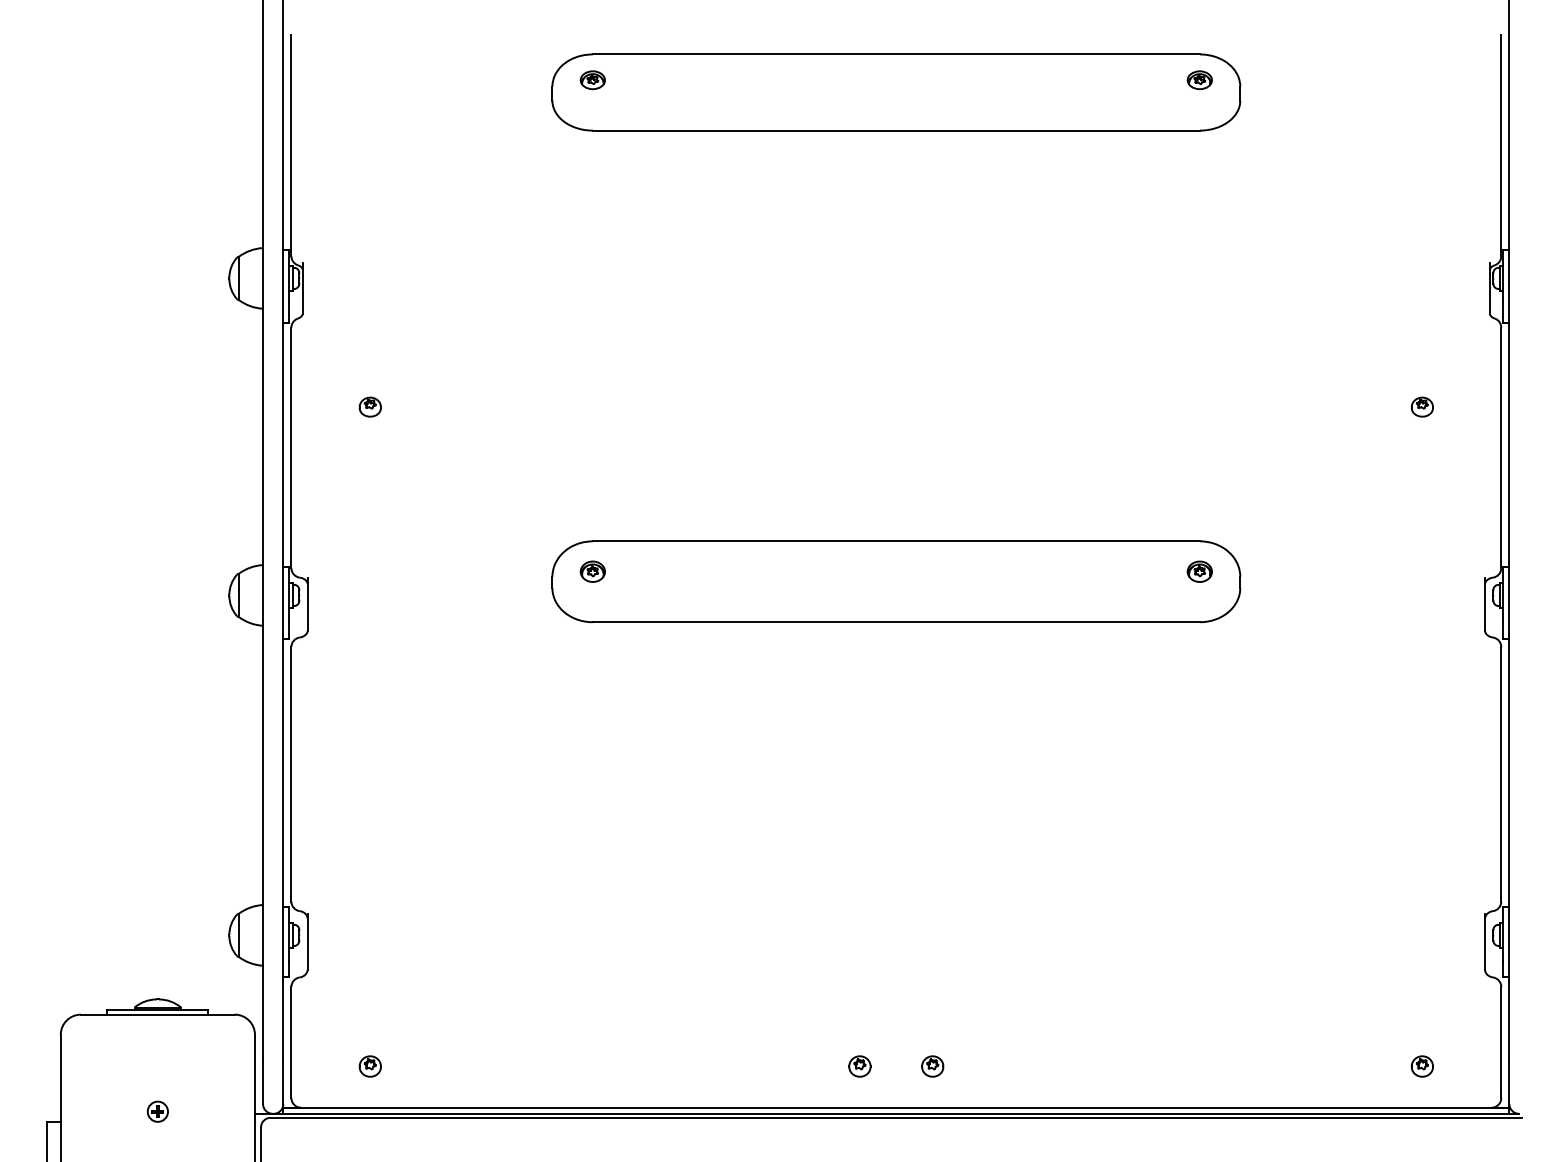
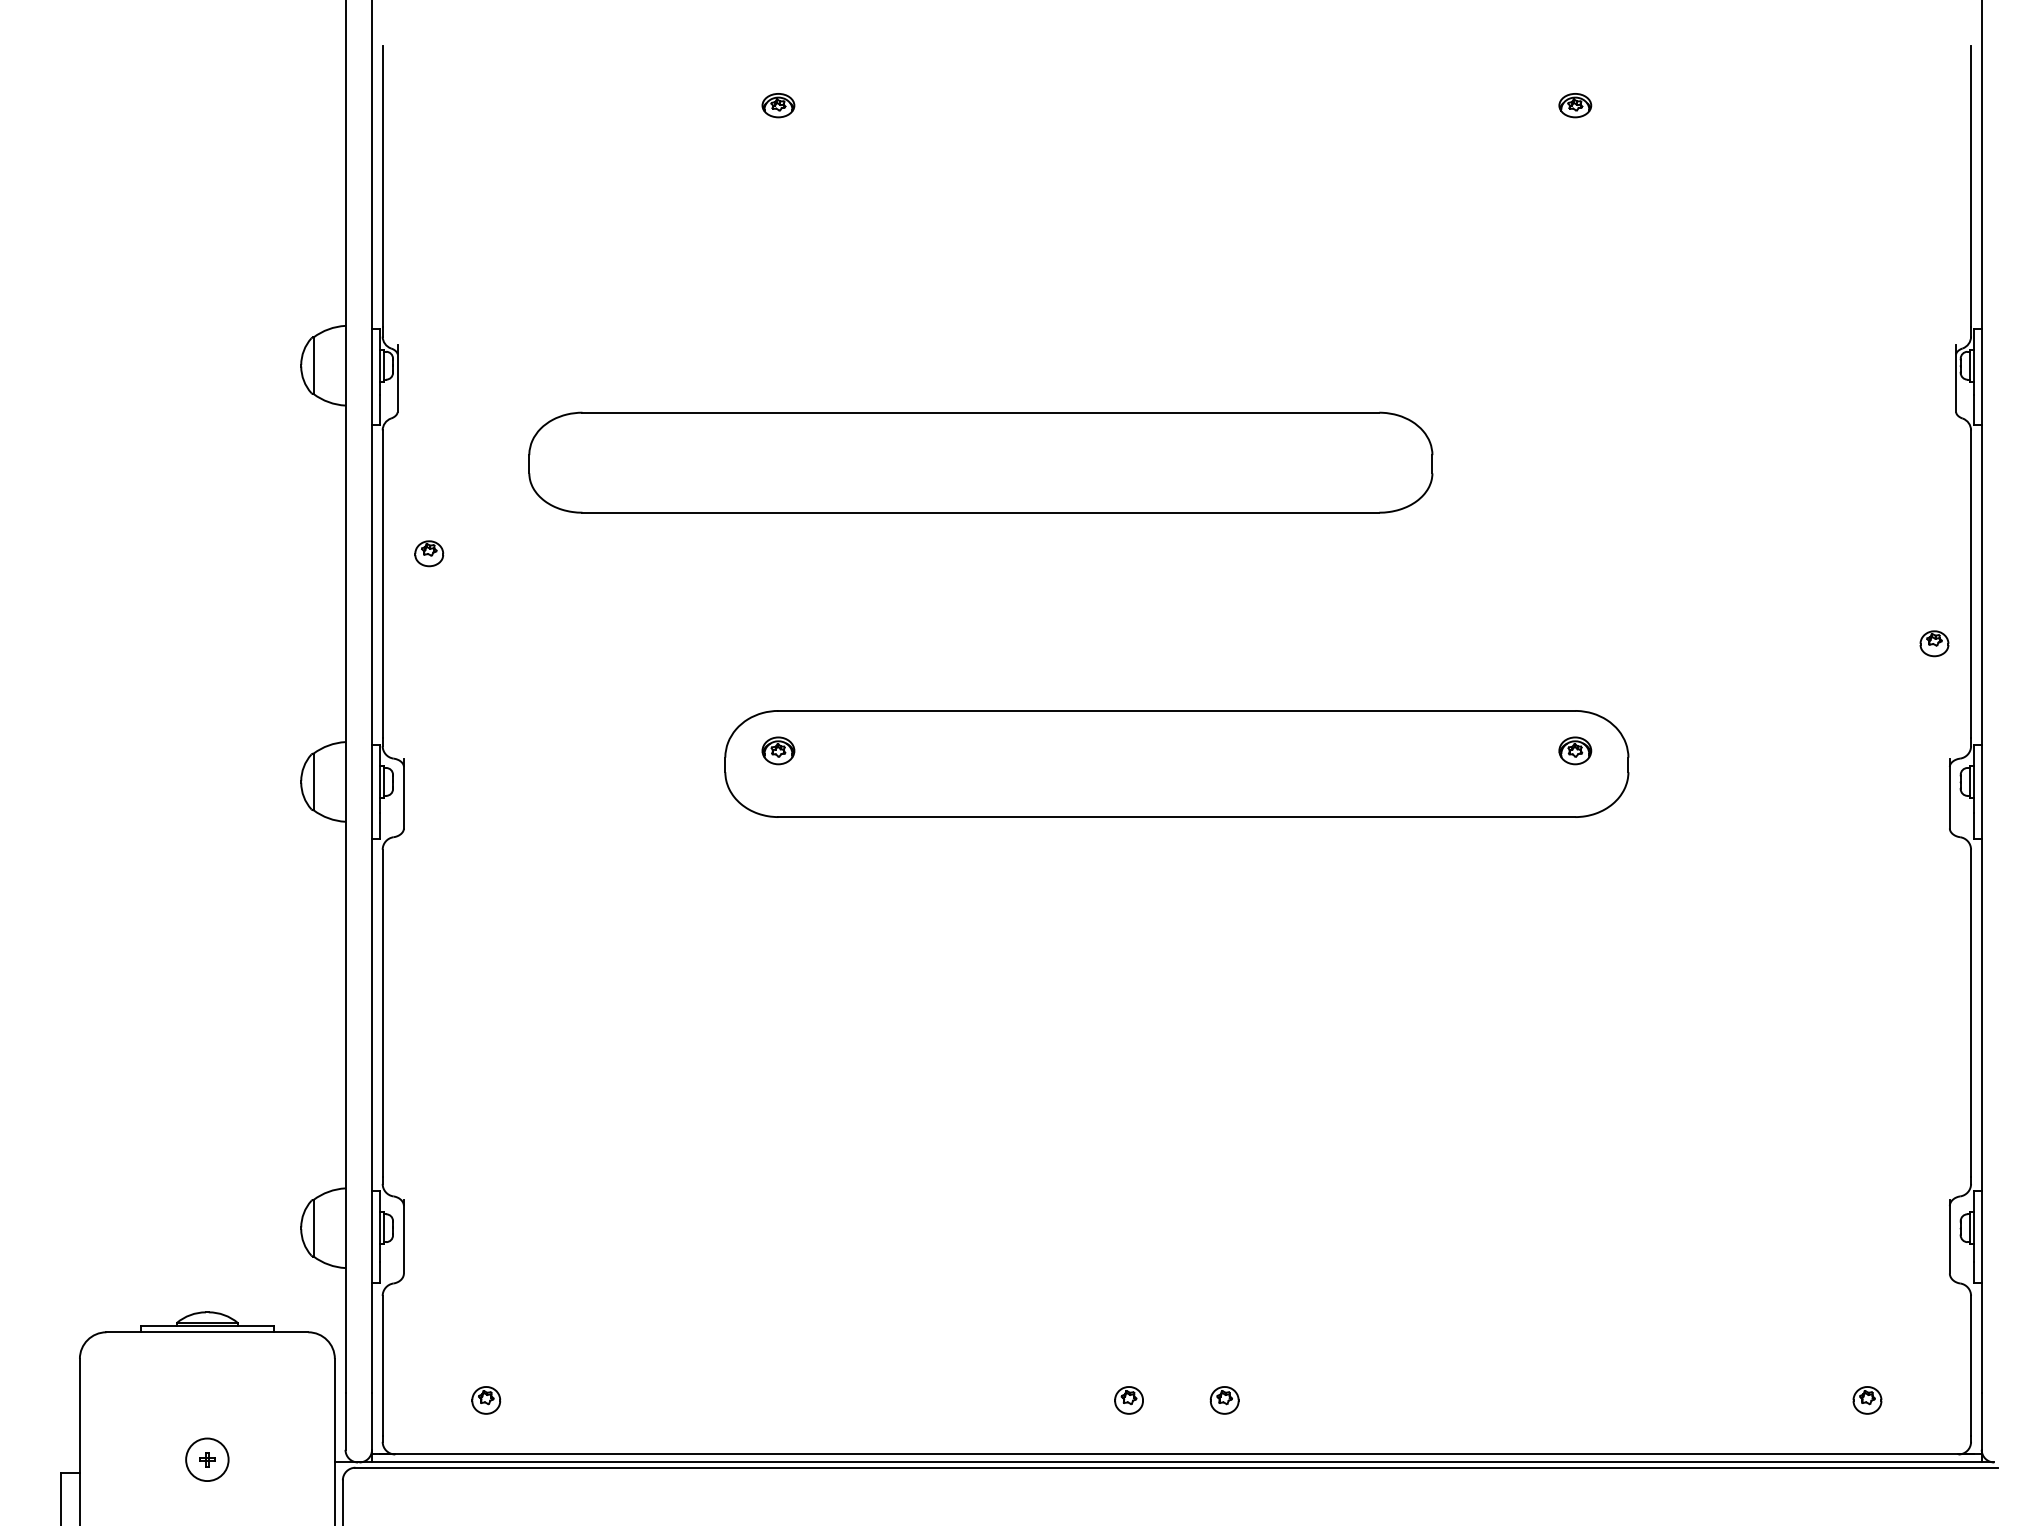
part: (896, 92) -> (980, 462), moved
part: (370, 406) -> (429, 553), moved
part: (1422, 406) -> (1934, 643), moved
circle: (157, 1111) -> (207, 1459), size x1.6

